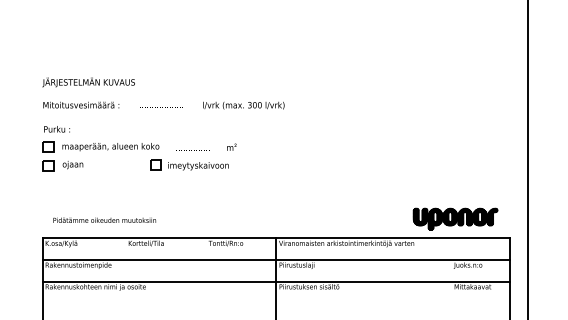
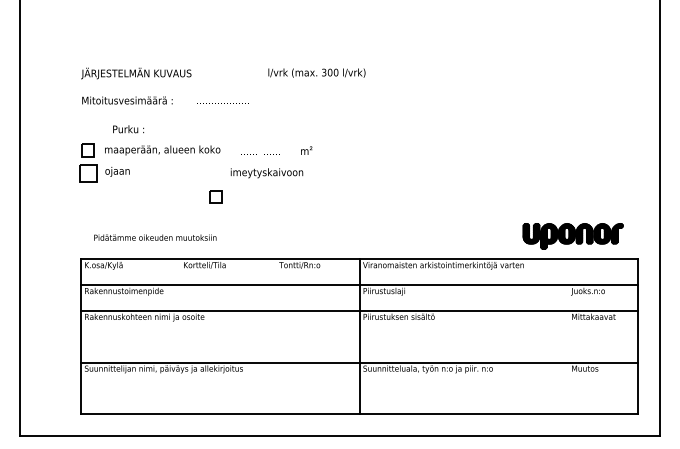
text: (243, 105) -> (316, 72), moved
text: (57, 129) -> (128, 129), moved
part: (155, 164) -> (215, 196), moved
part: (47, 165) -> (87, 172), size x1.4

